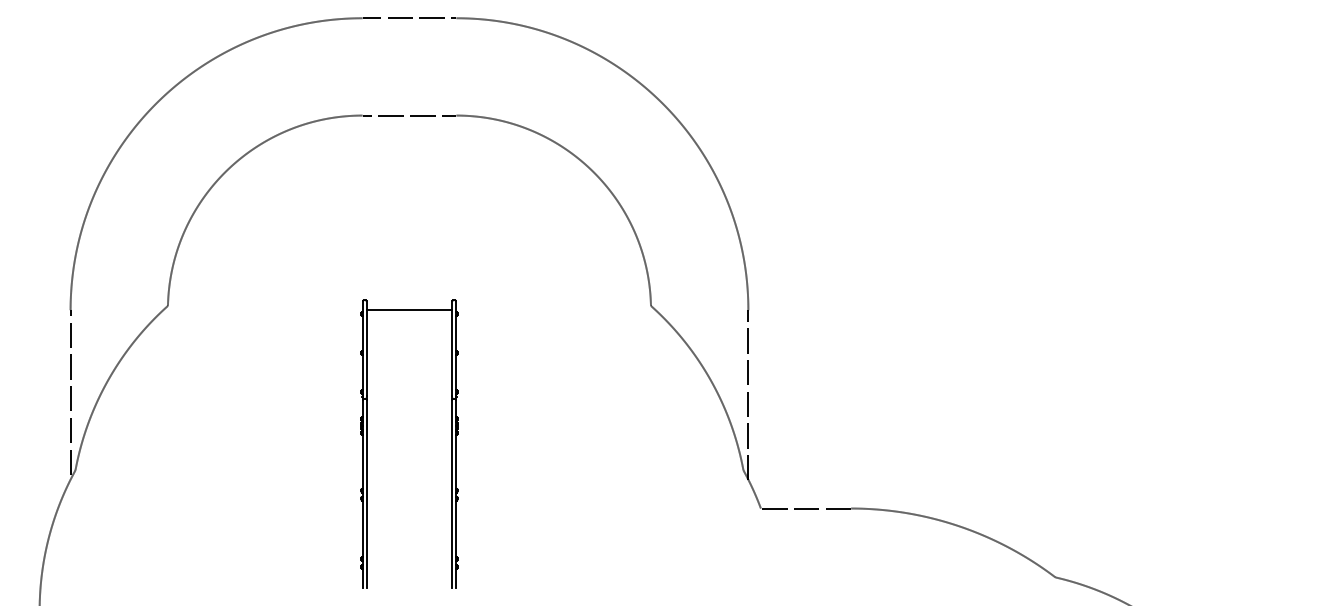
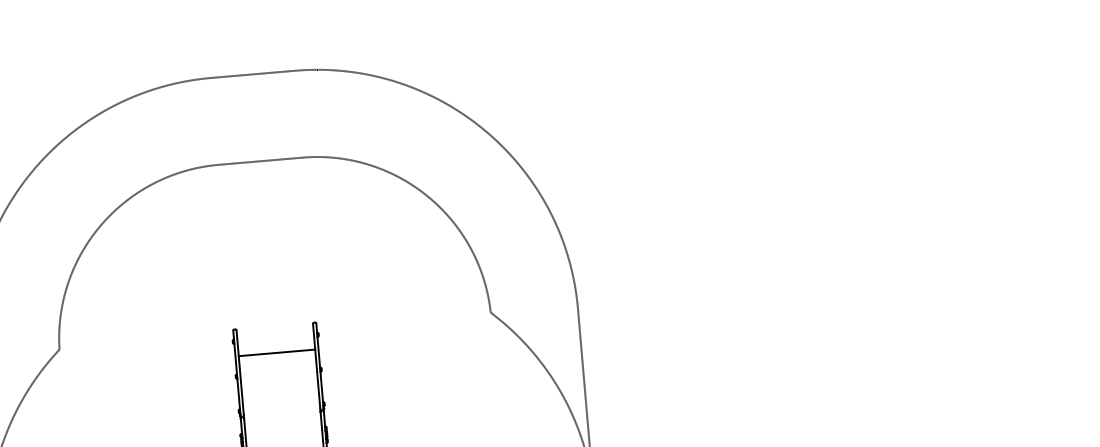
line: (409, 310) -> (277, 353), moved

